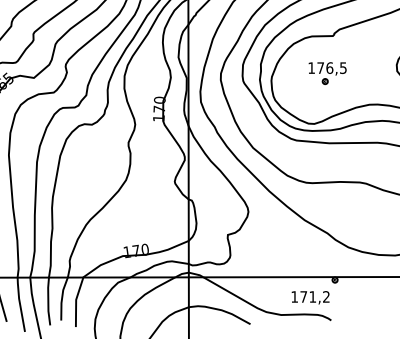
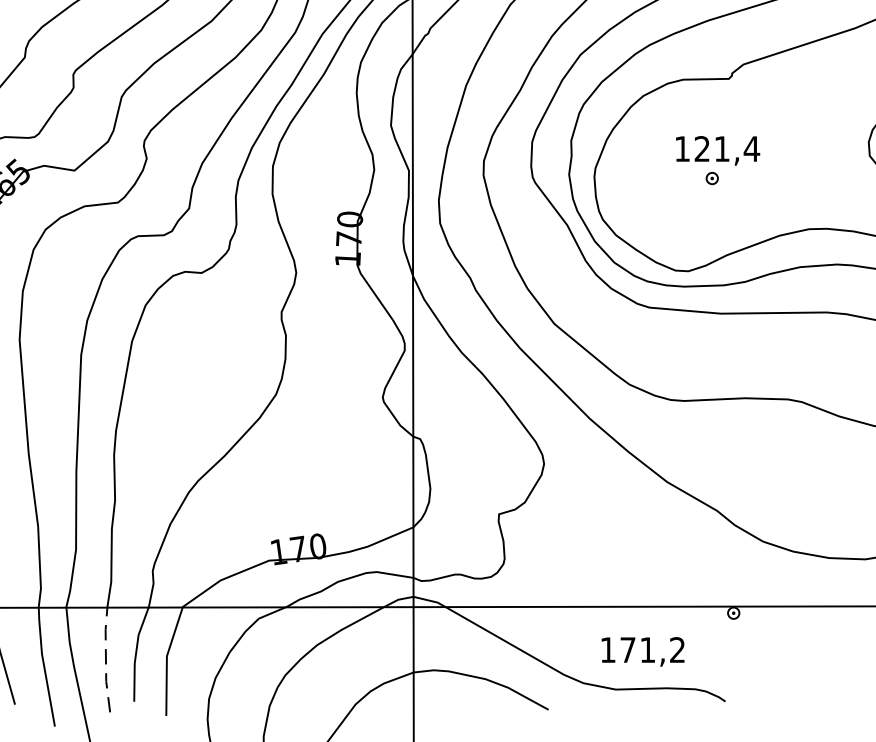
text: (332, 68) -> (728, 149), 176,5 -> 121,4
text: (310, 297) -> (642, 651), moved
line: (48, 301) -> (106, 659), solid -> dashed

